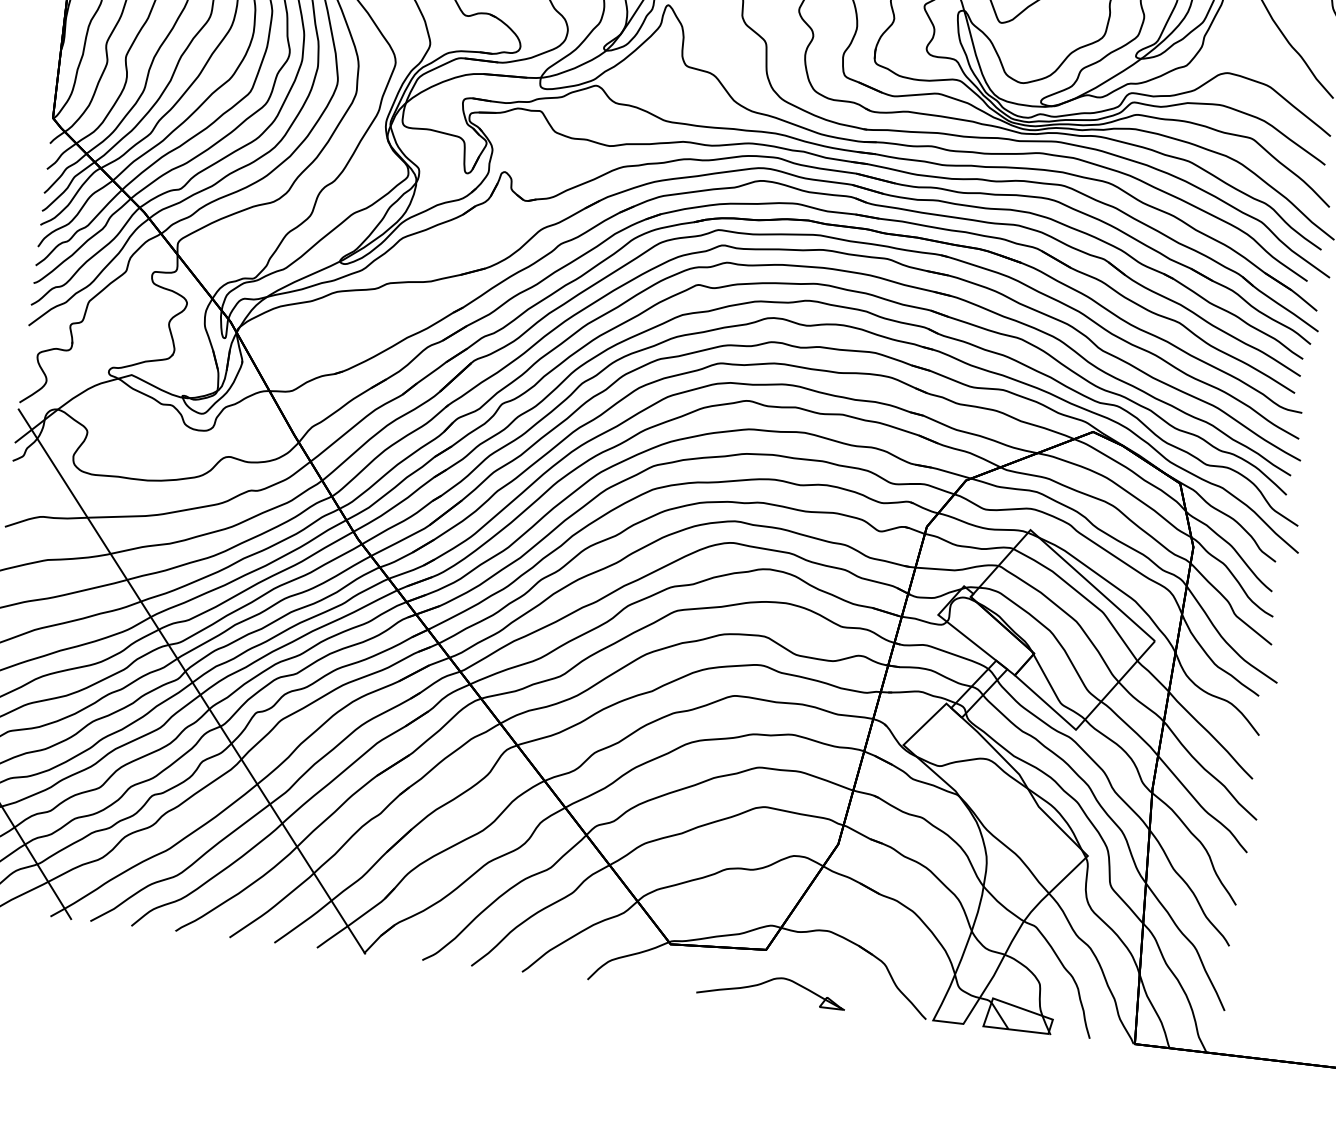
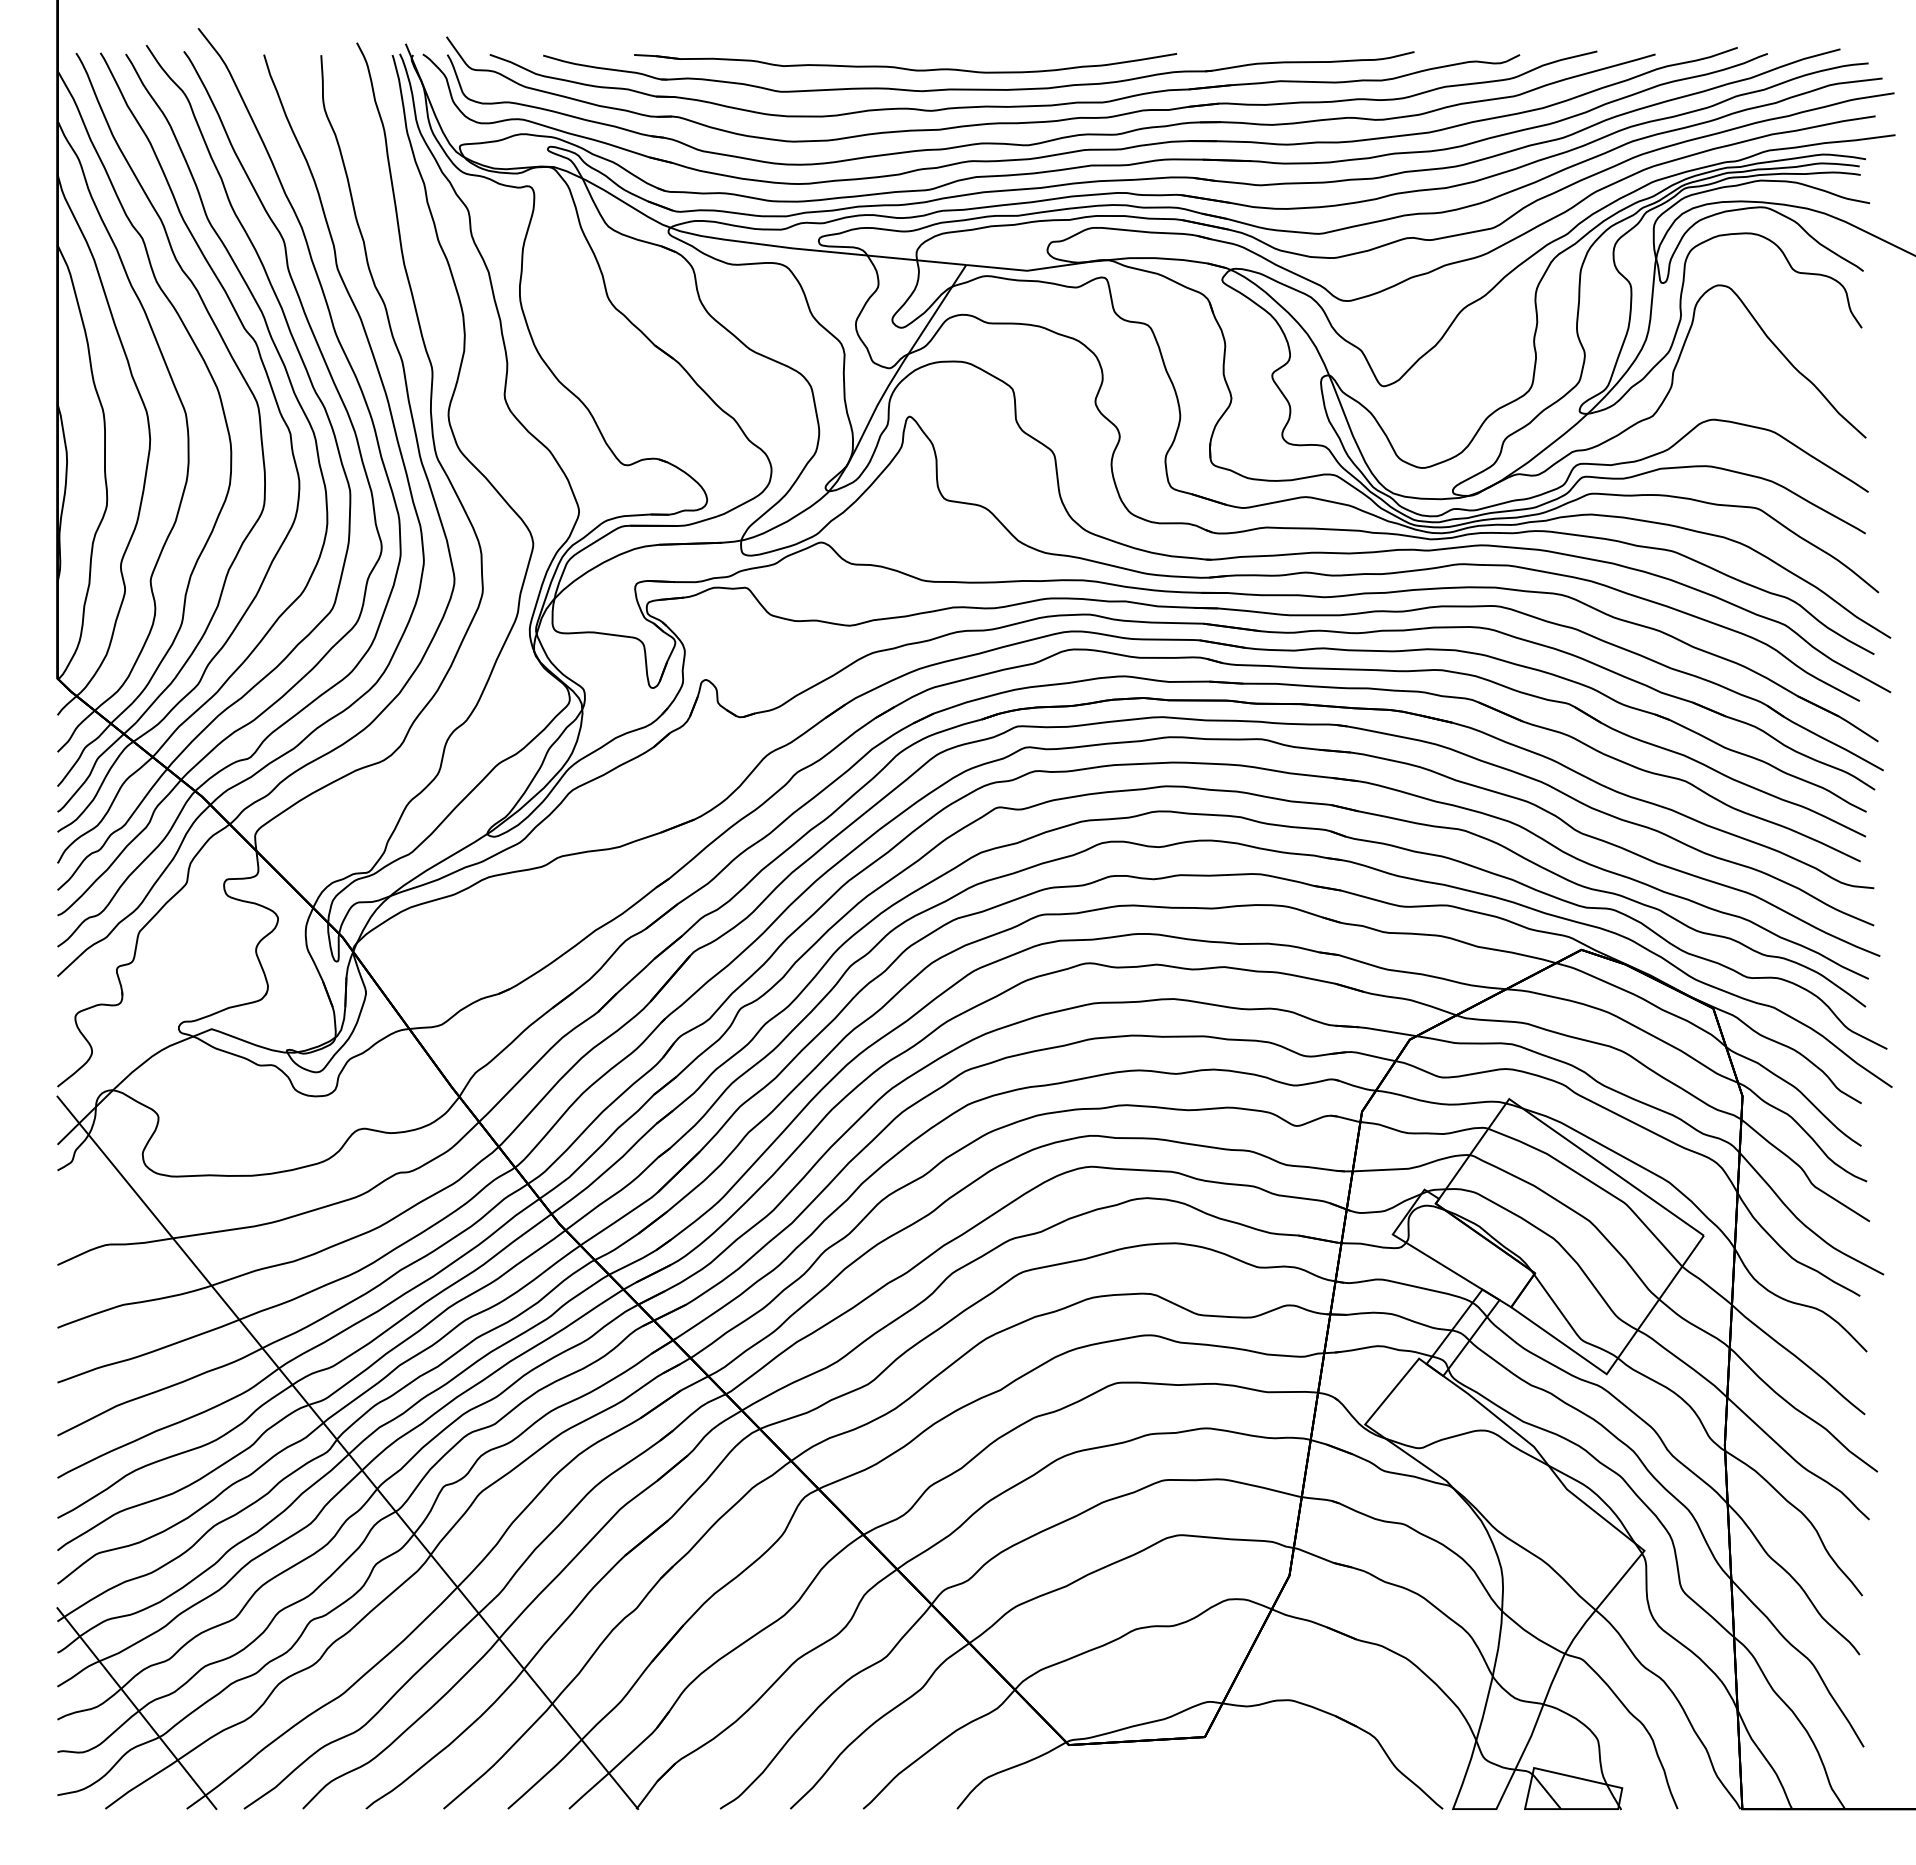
part: (769, 981) -> (1214, 1781), removed

